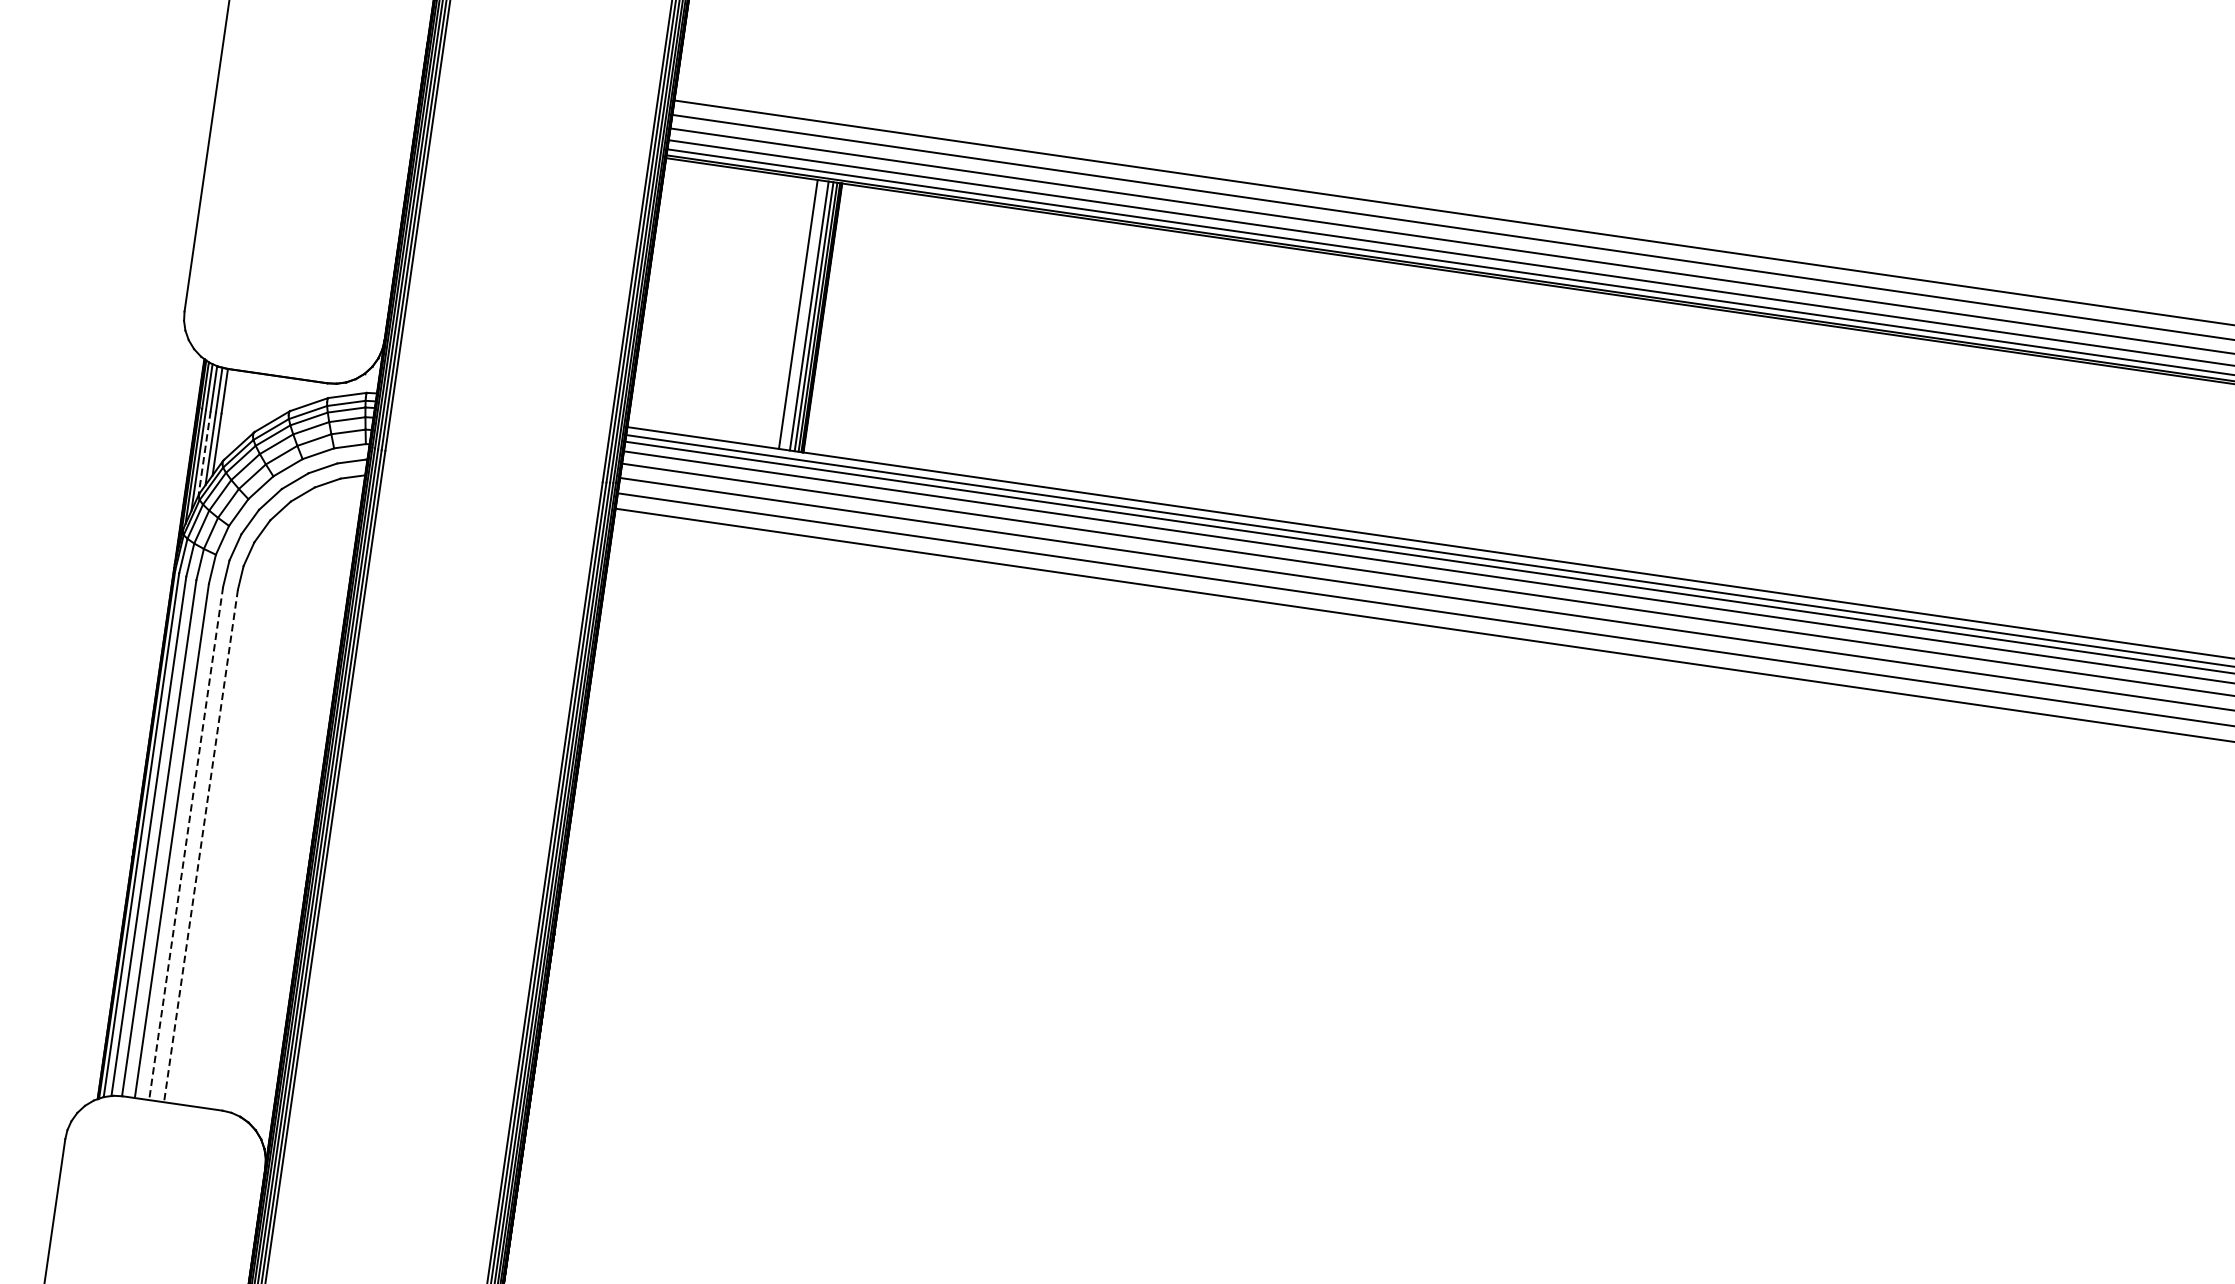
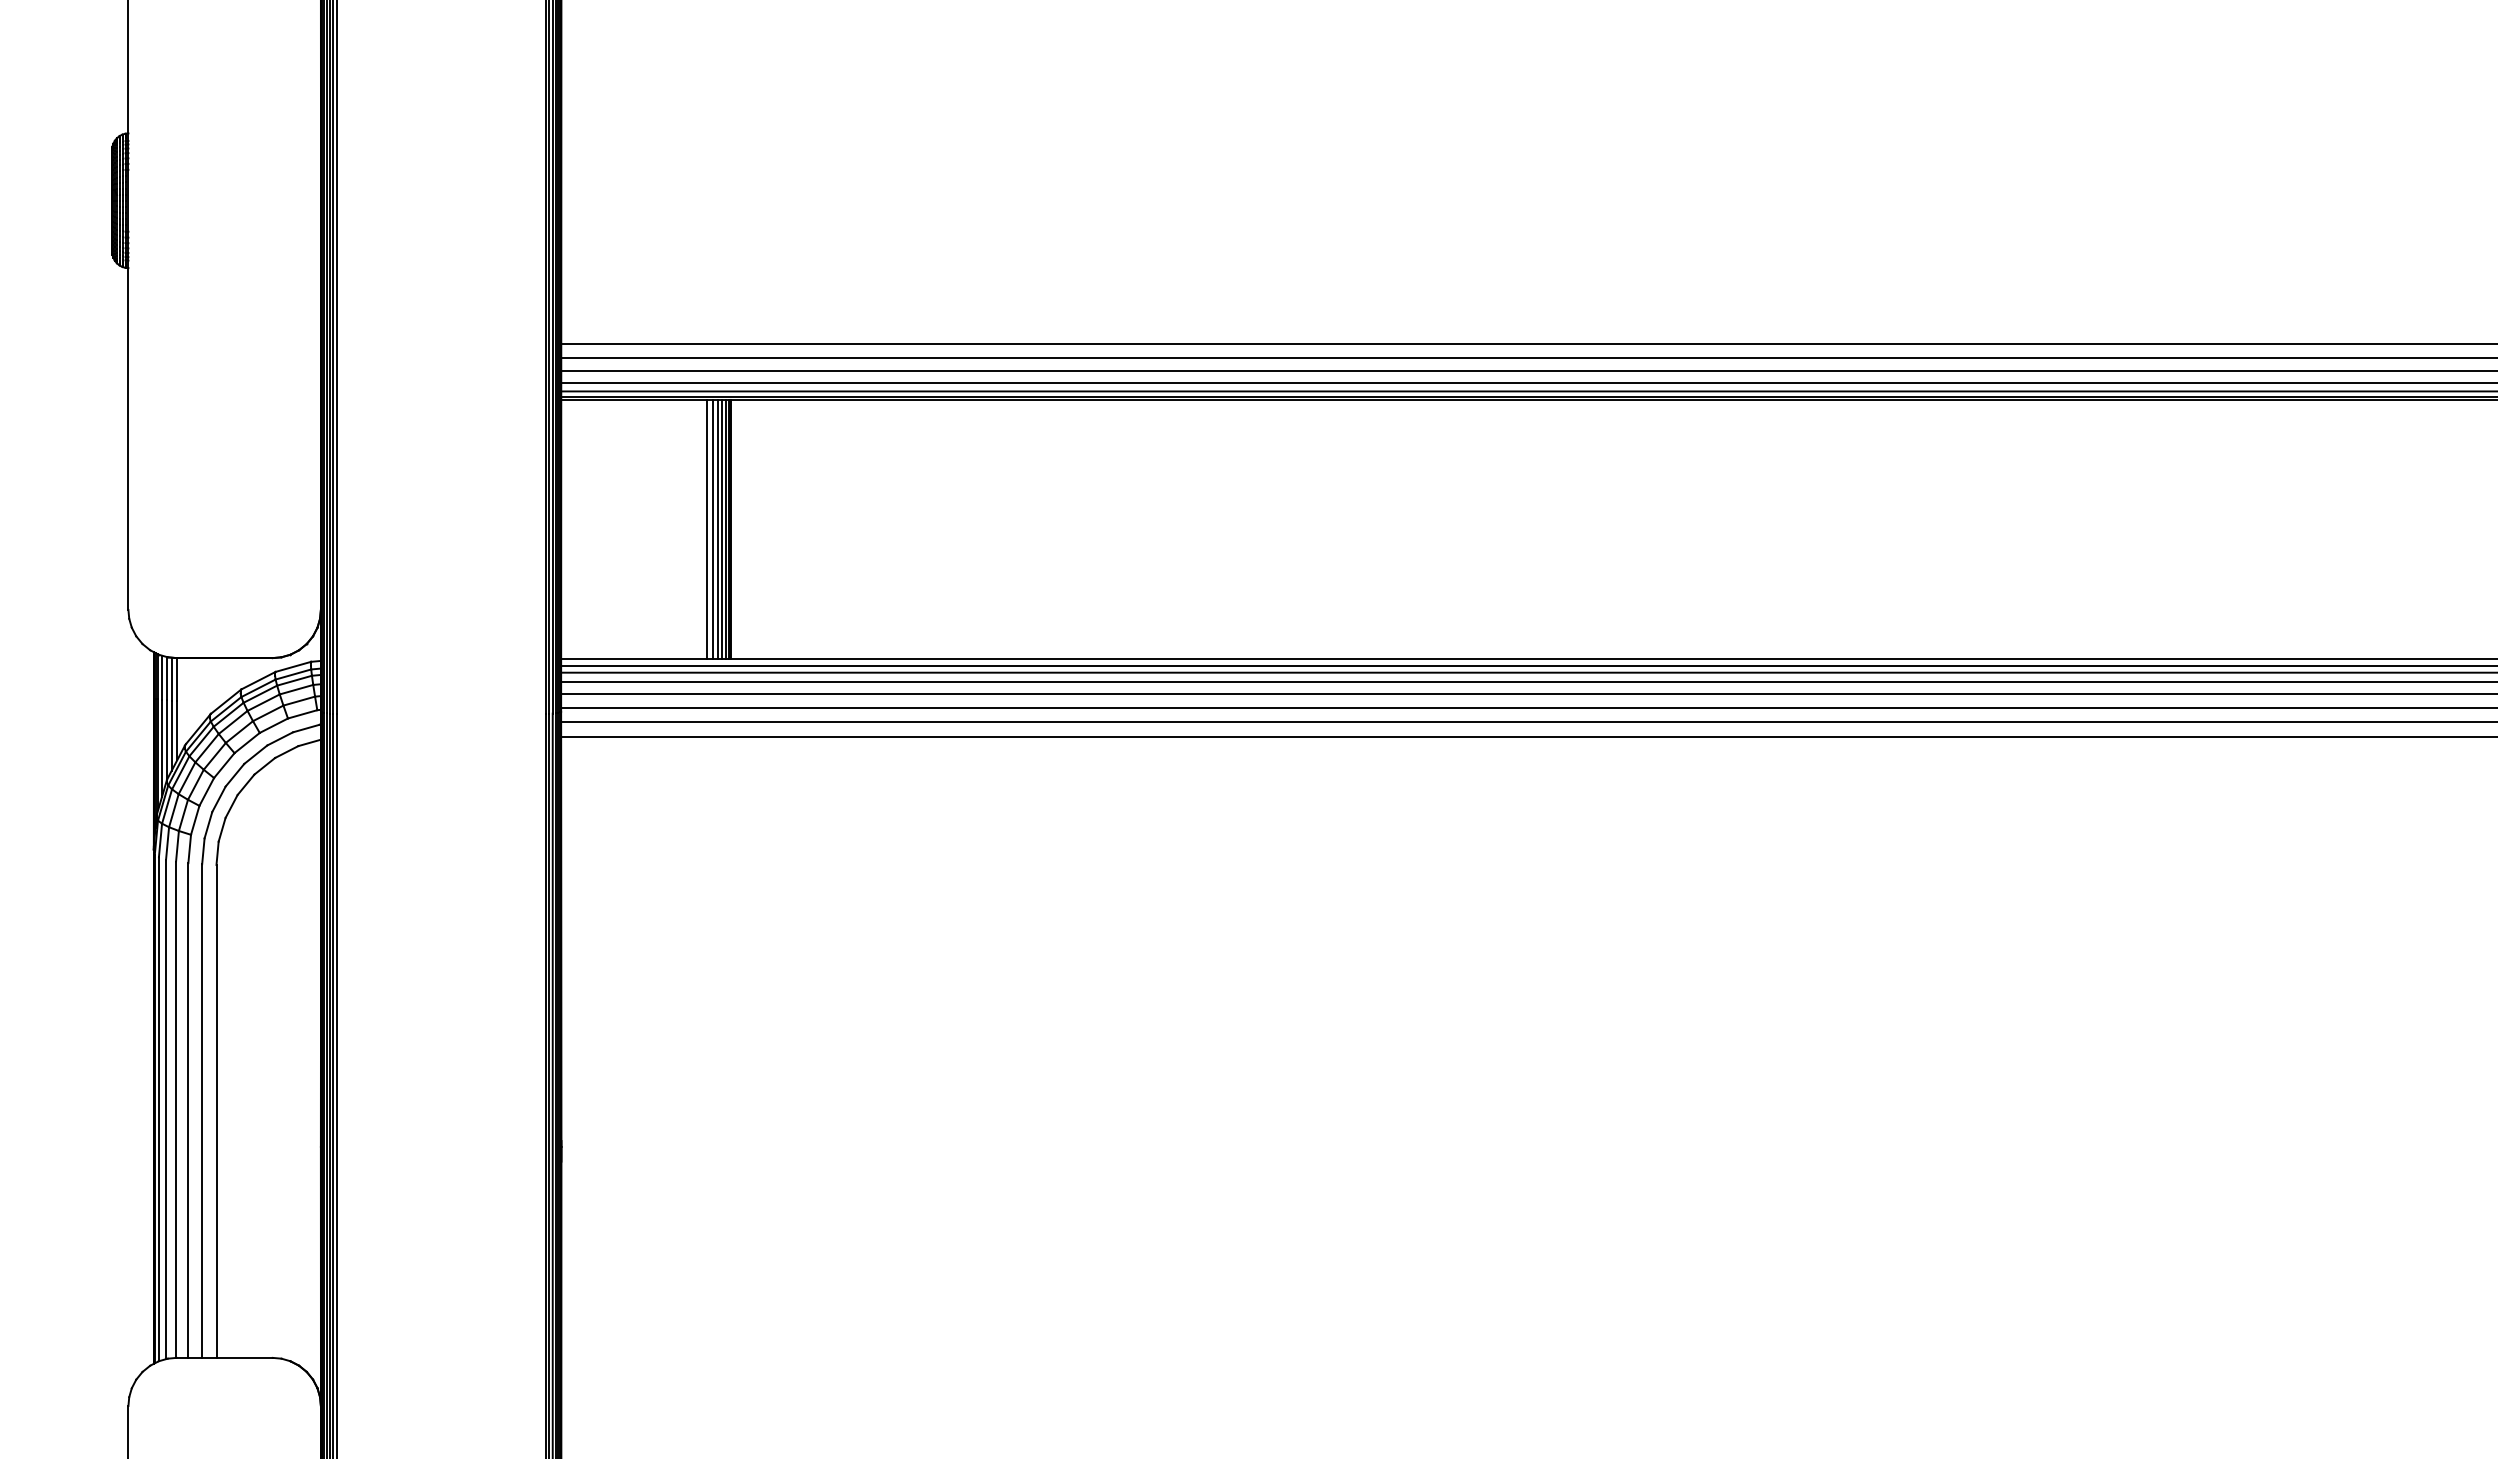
line: (803, 314) -> (712, 528), added
line: (204, 454) -> (166, 741), dashed -> solid
line: (186, 844) -> (202, 1111), dashed -> solid
line: (200, 846) -> (216, 1111), dashed -> solid

